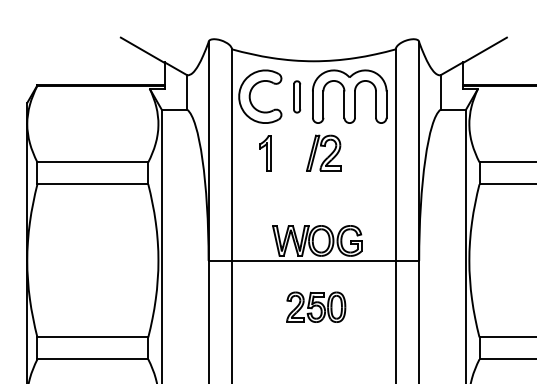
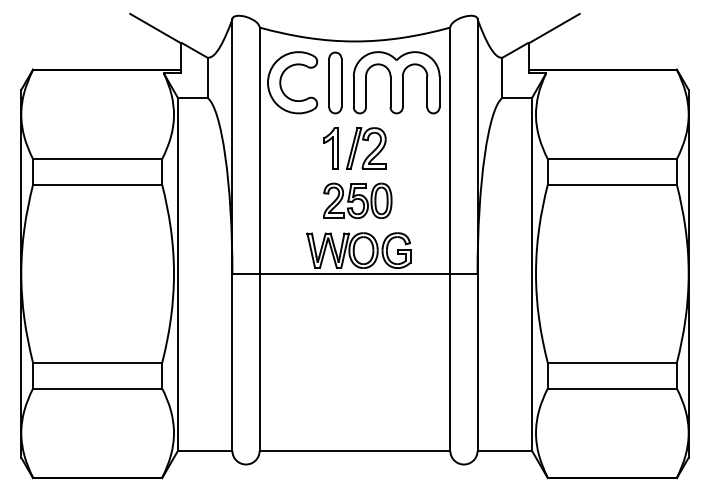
part: (297, 96) -> (335, 82), size x1.67
part: (265, 153) -> (330, 148), moved
part: (316, 306) -> (357, 200), moved

